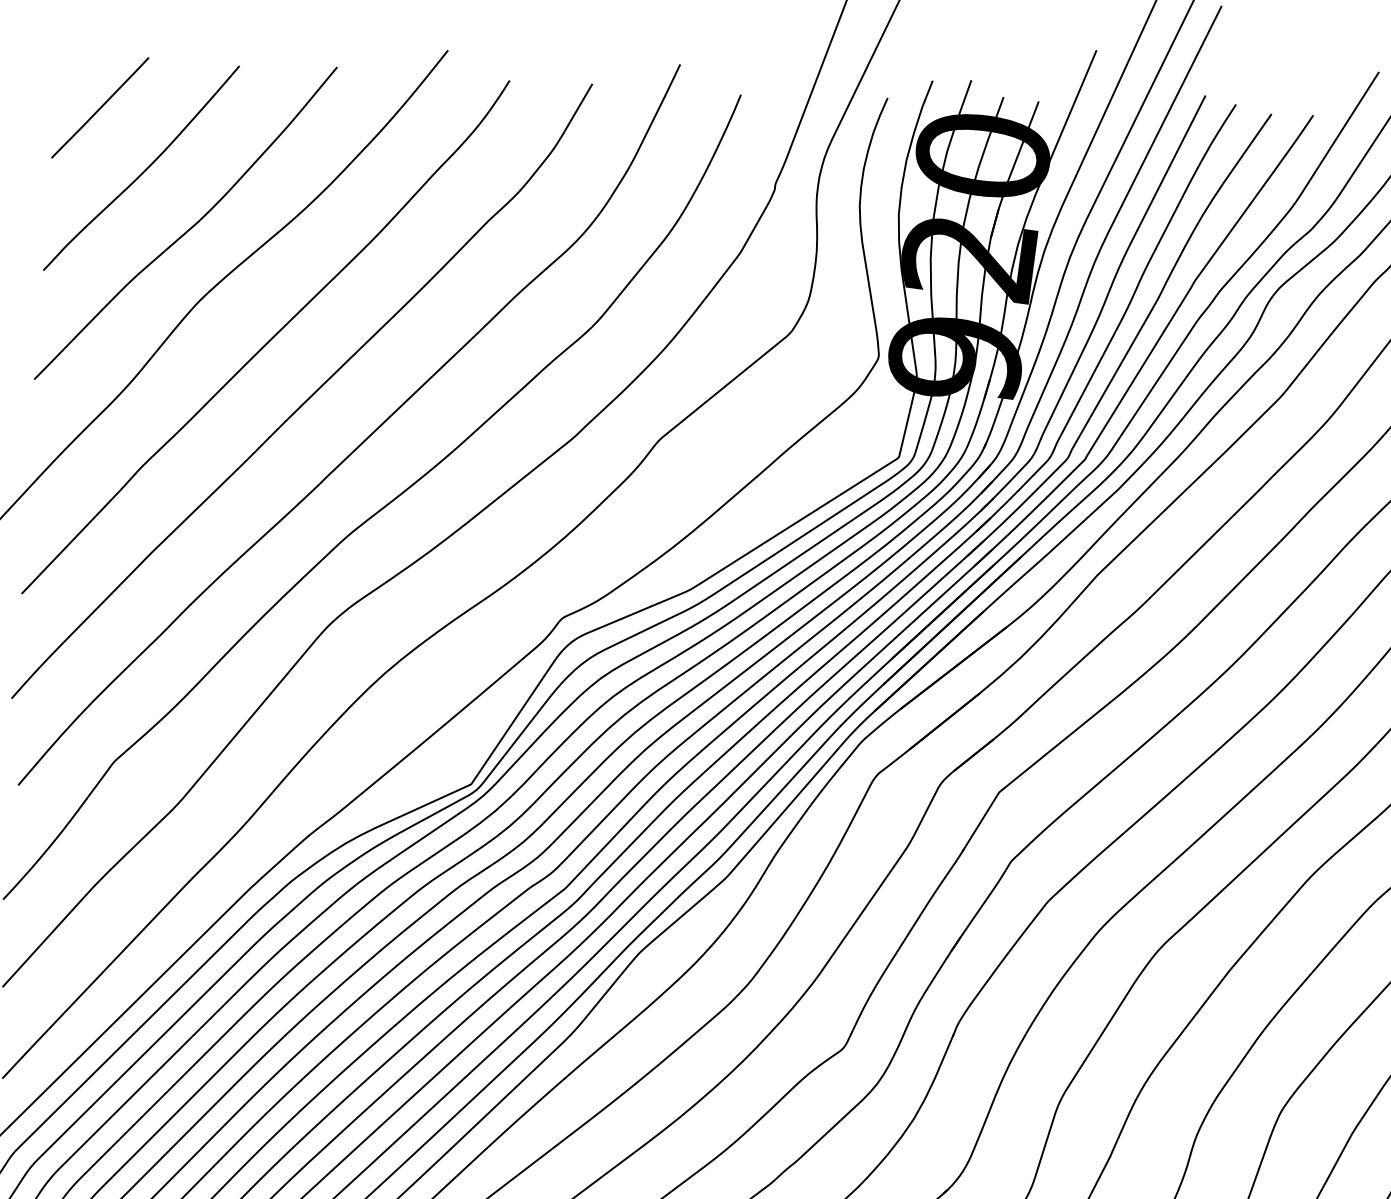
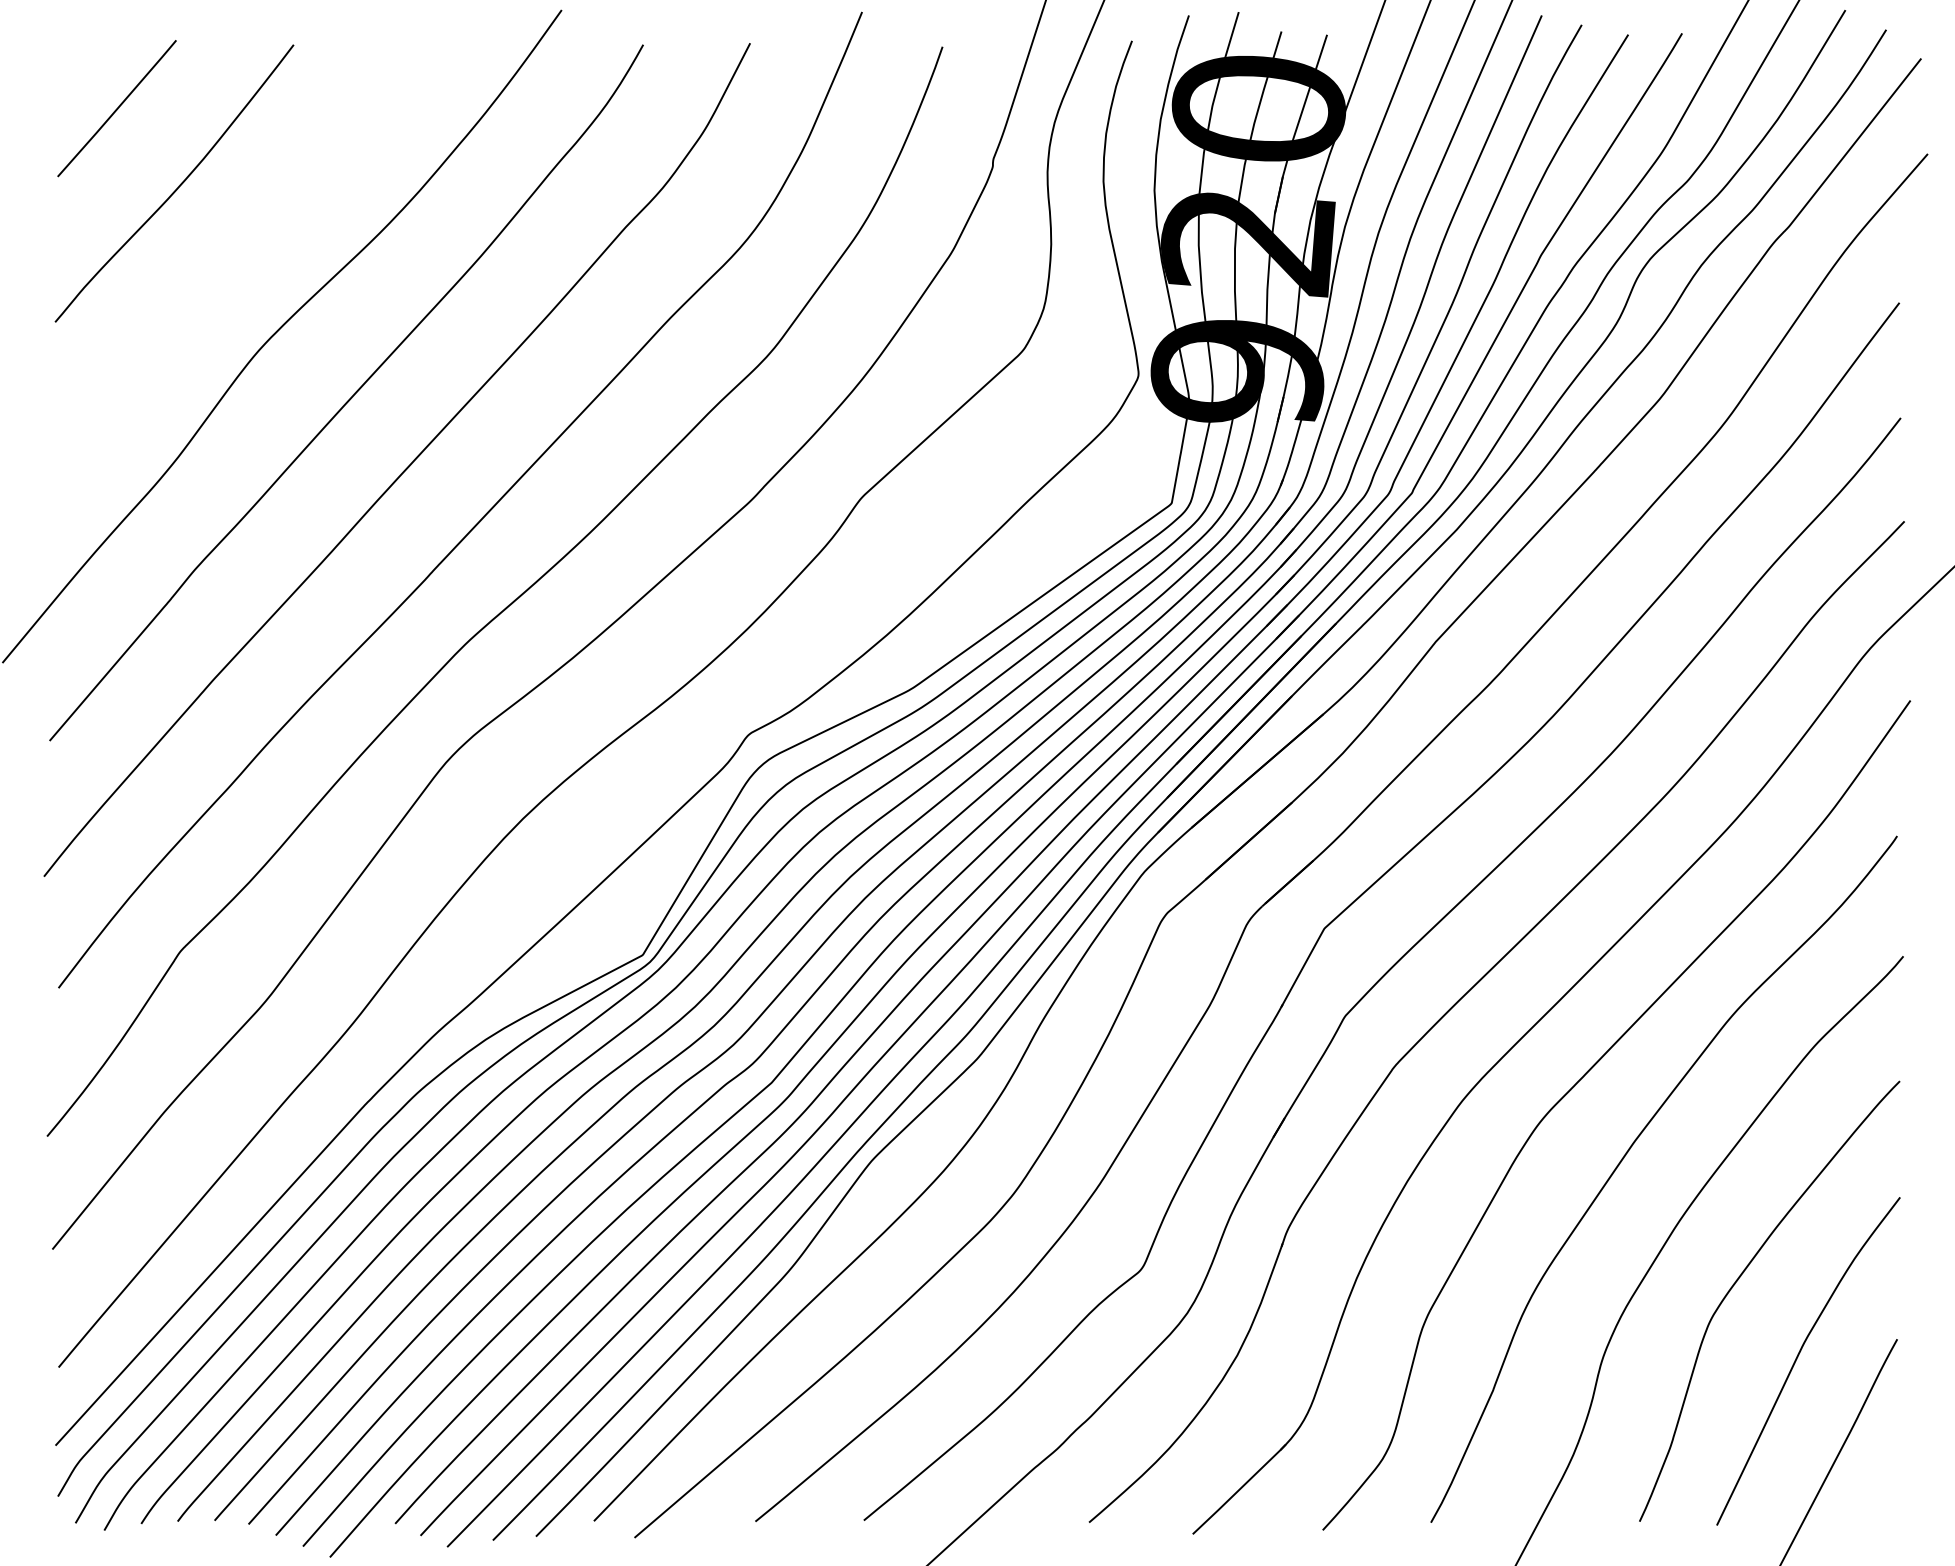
curve: (190, 228) -> (241, 257), removed

